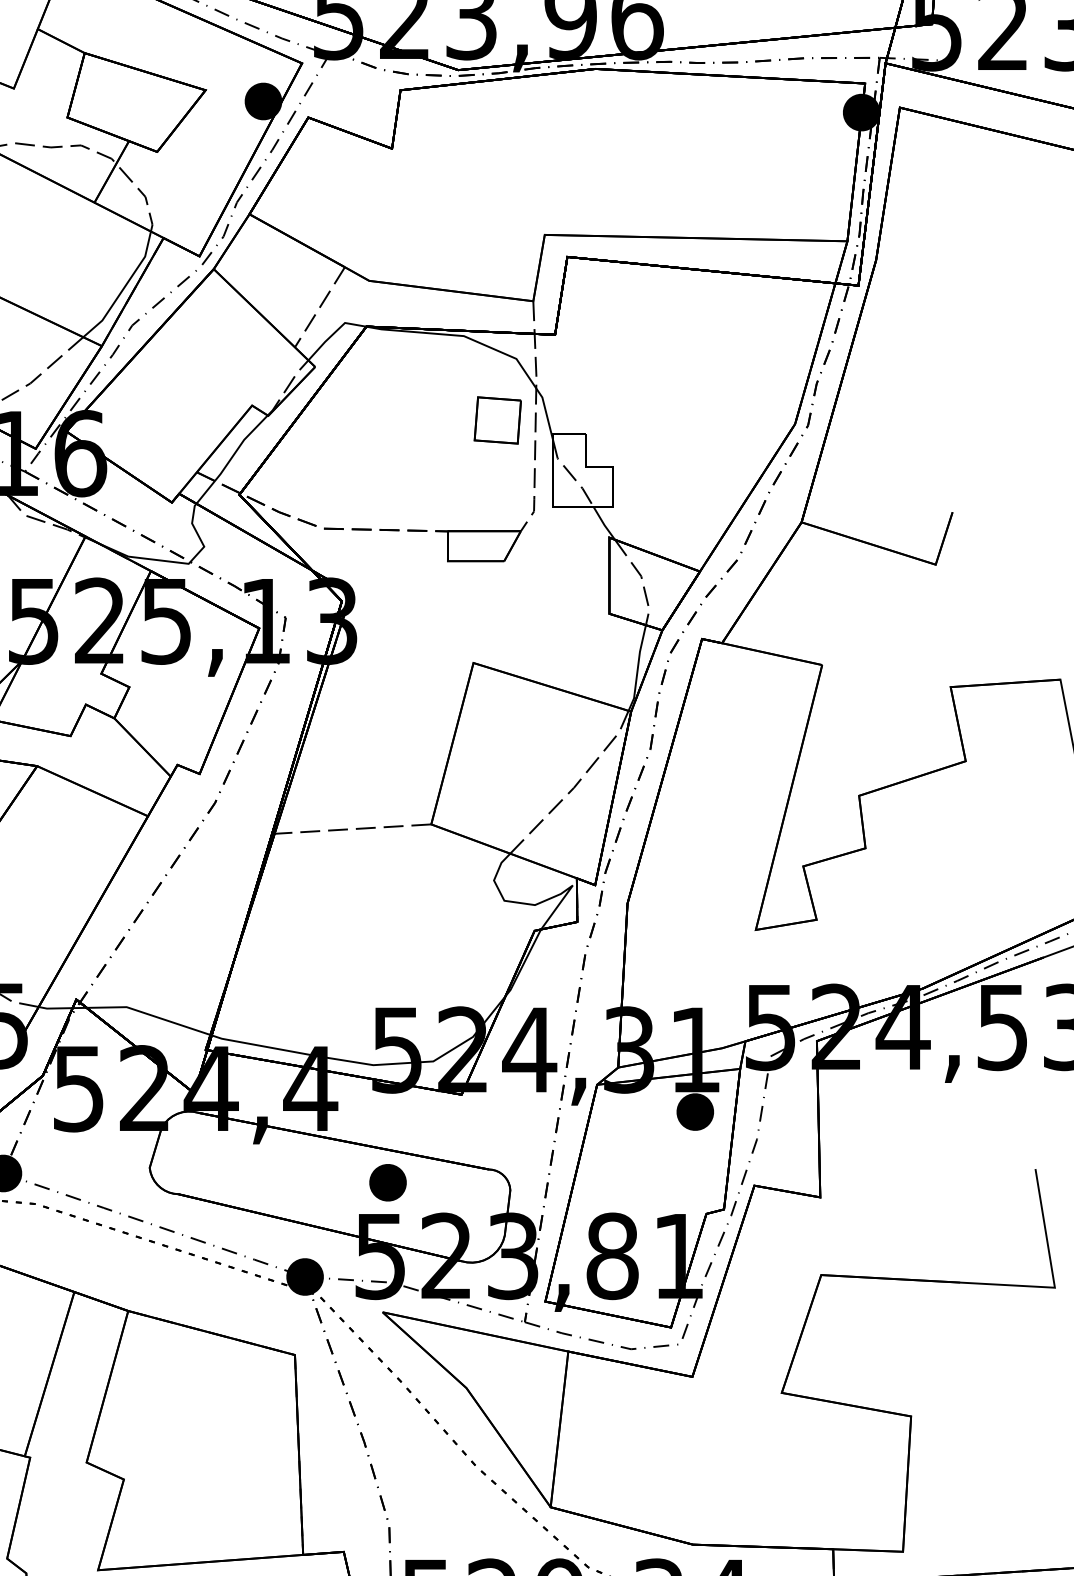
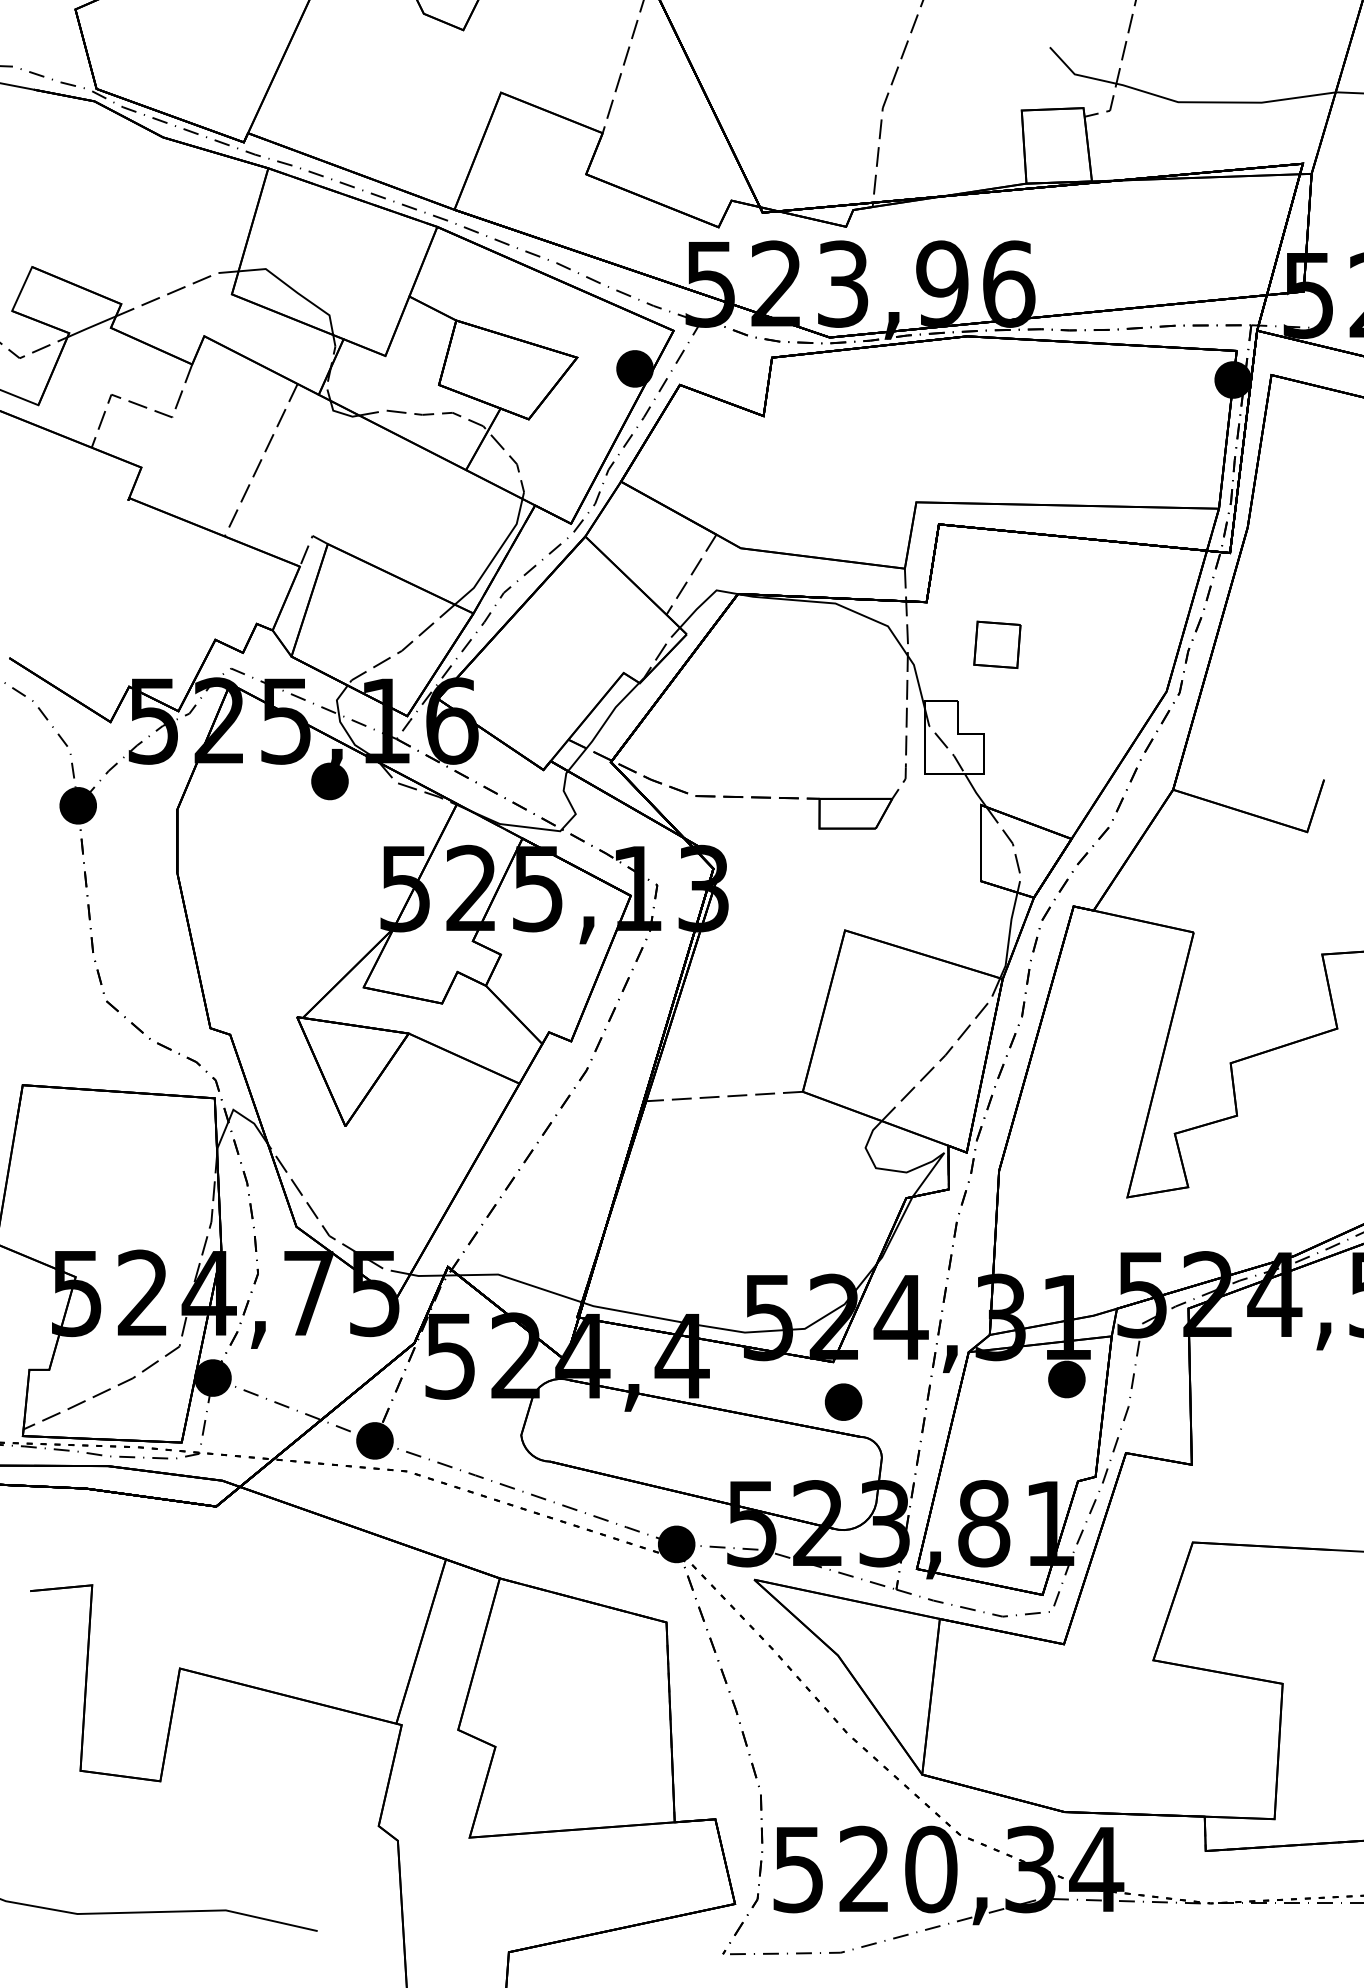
part: (497, 420) -> (997, 644), moved
part: (387, 1182) -> (843, 1401), moved

